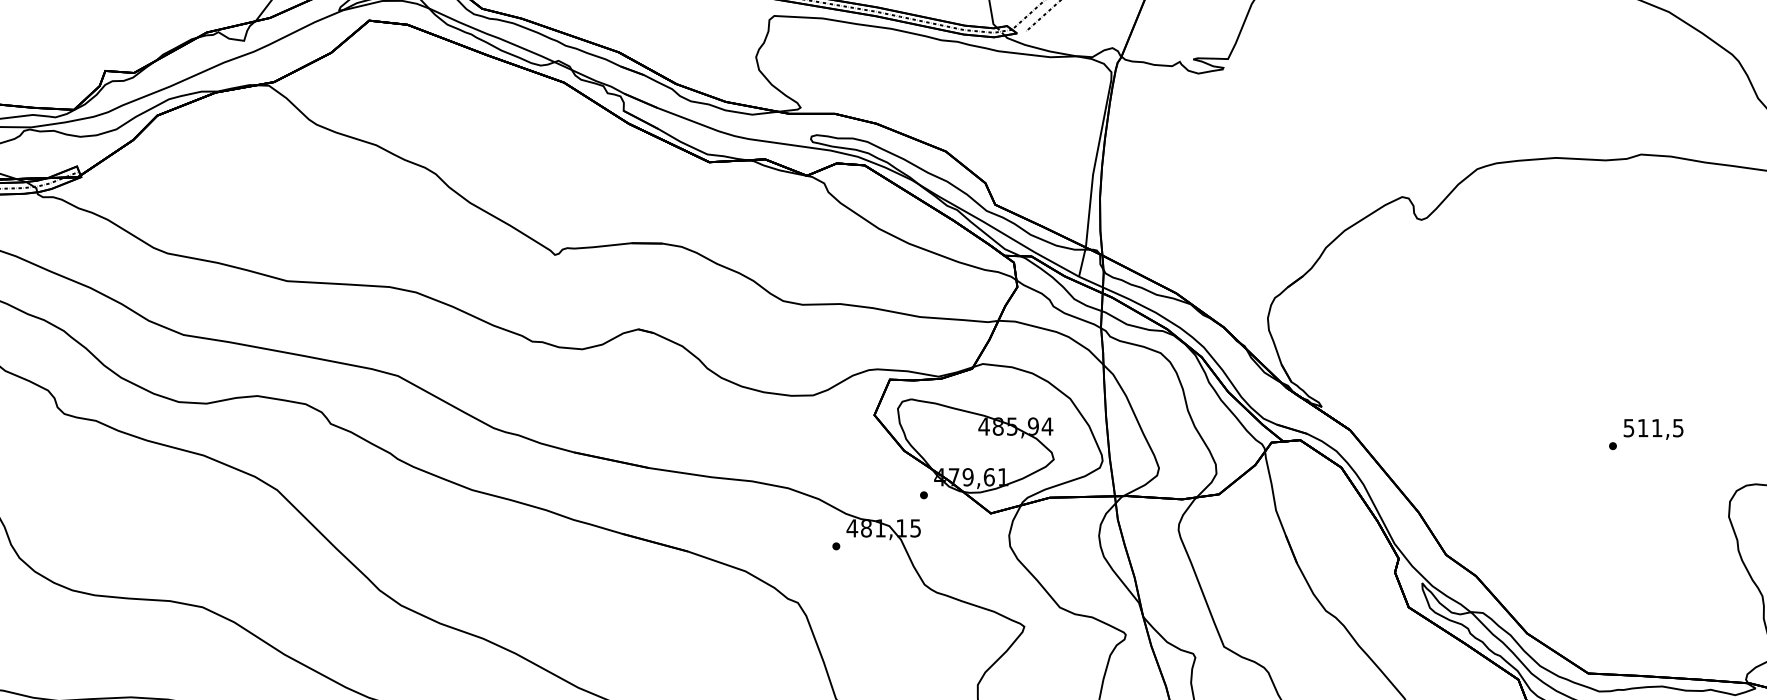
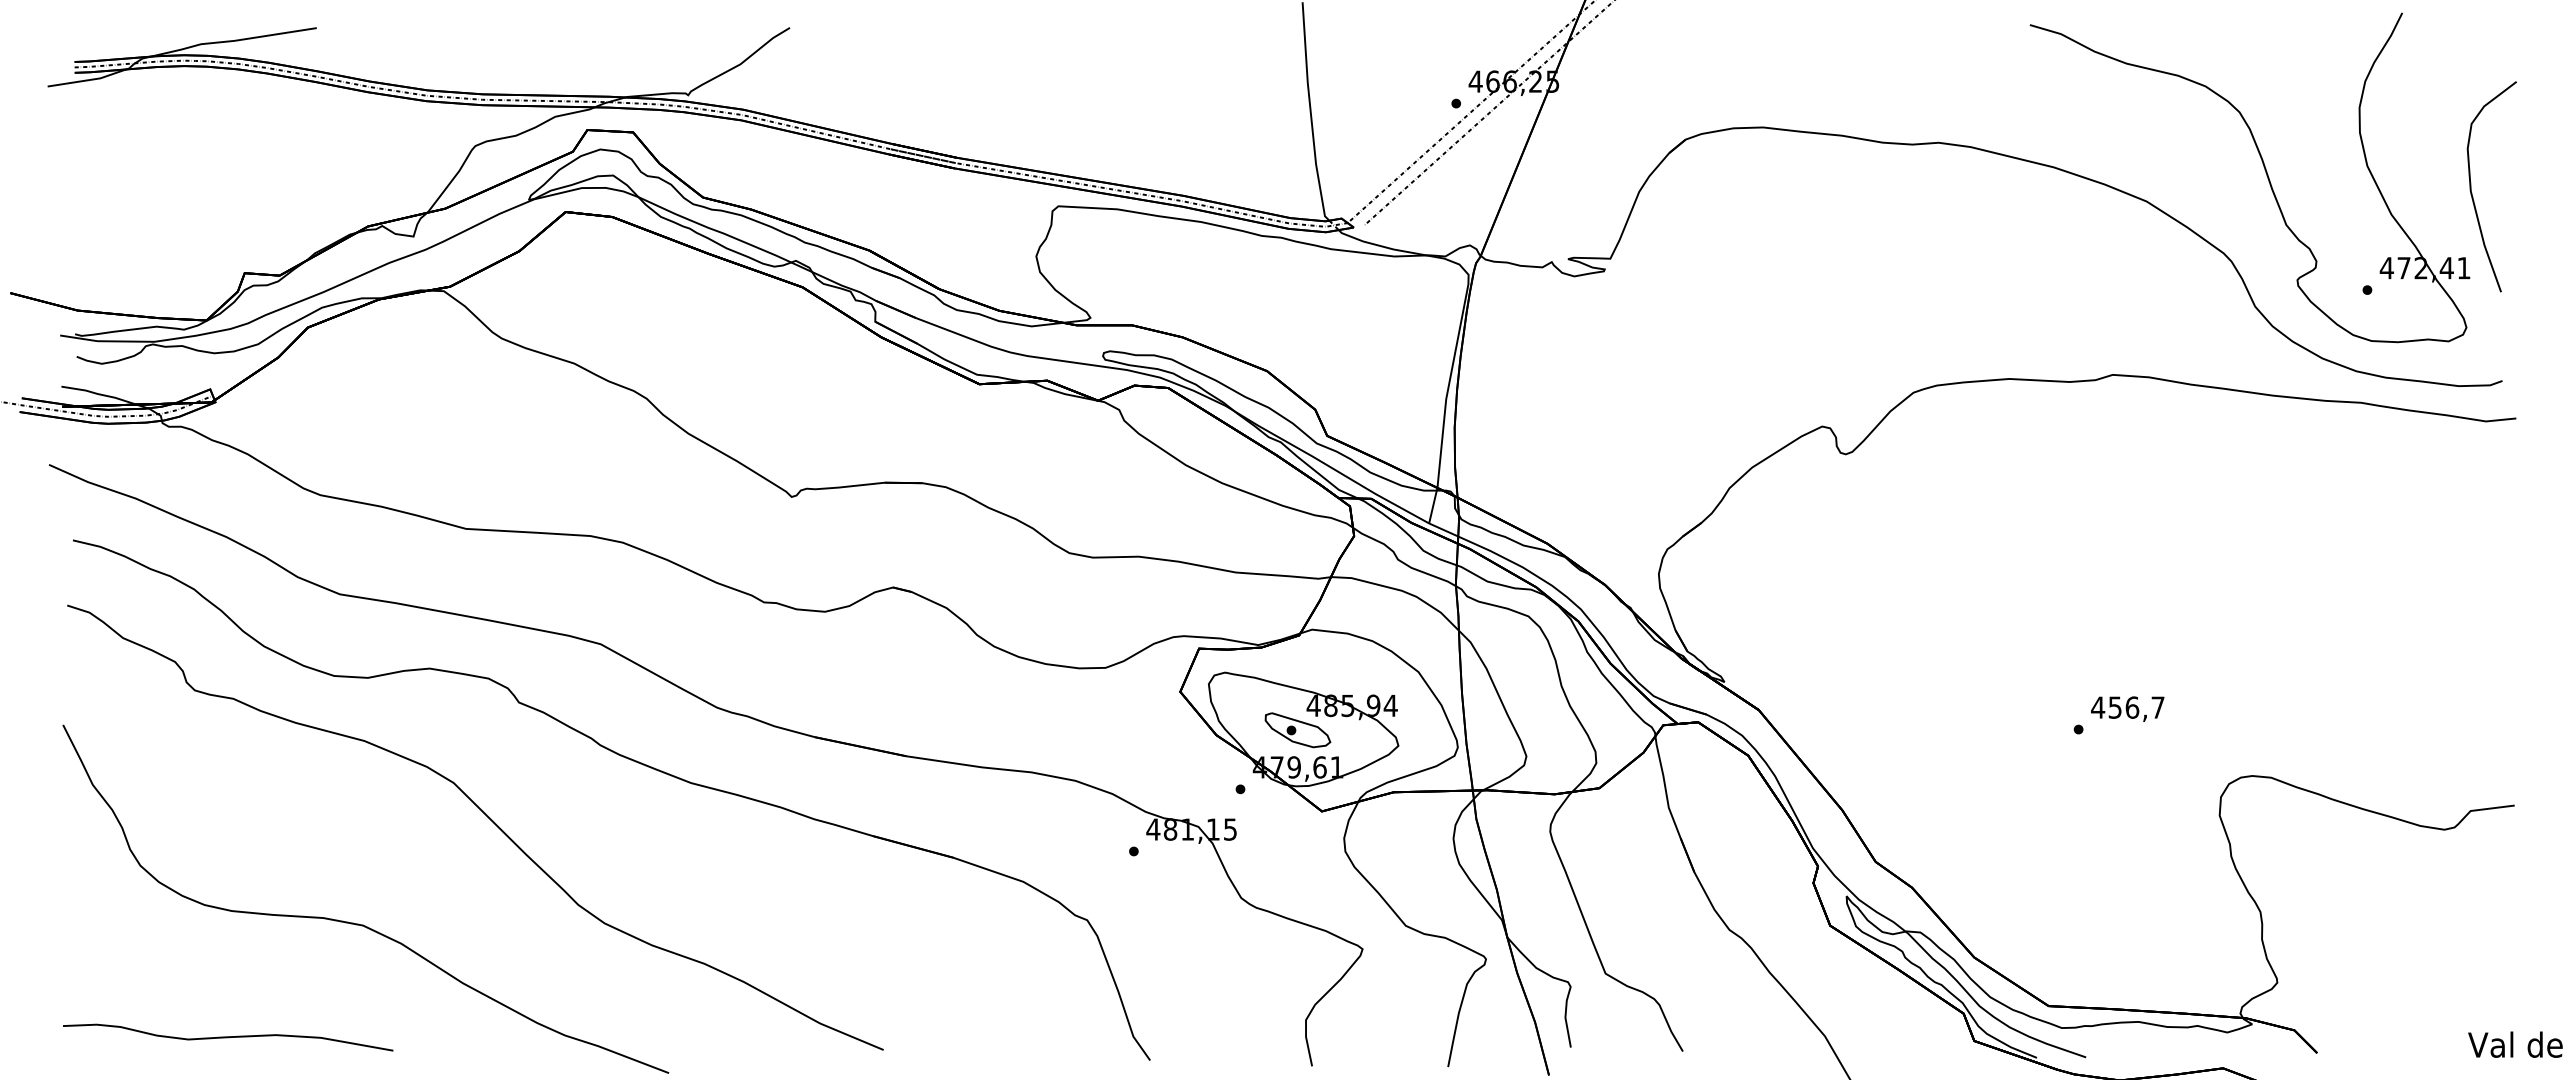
text: (1653, 428) -> (2127, 707), 511,5 -> 456,7
part: (970, 446) -> (1297, 730), added

